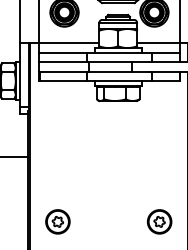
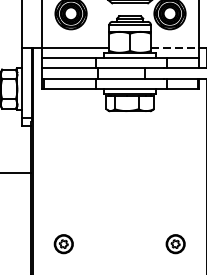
line: (158, 43) -> (174, 47), solid -> dashed
part: (57, 221) -> (63, 243), size x0.7
part: (159, 221) -> (175, 243), size x0.7

